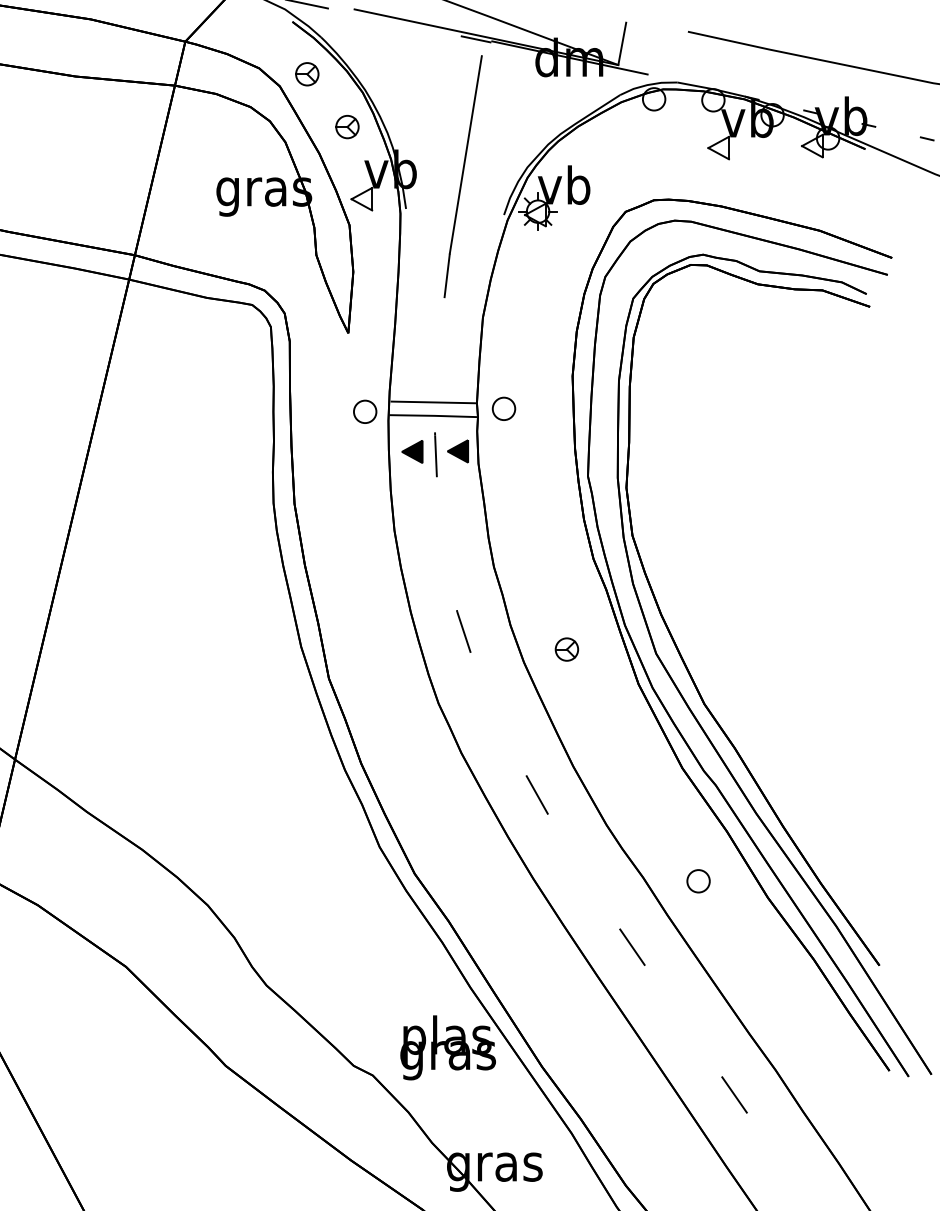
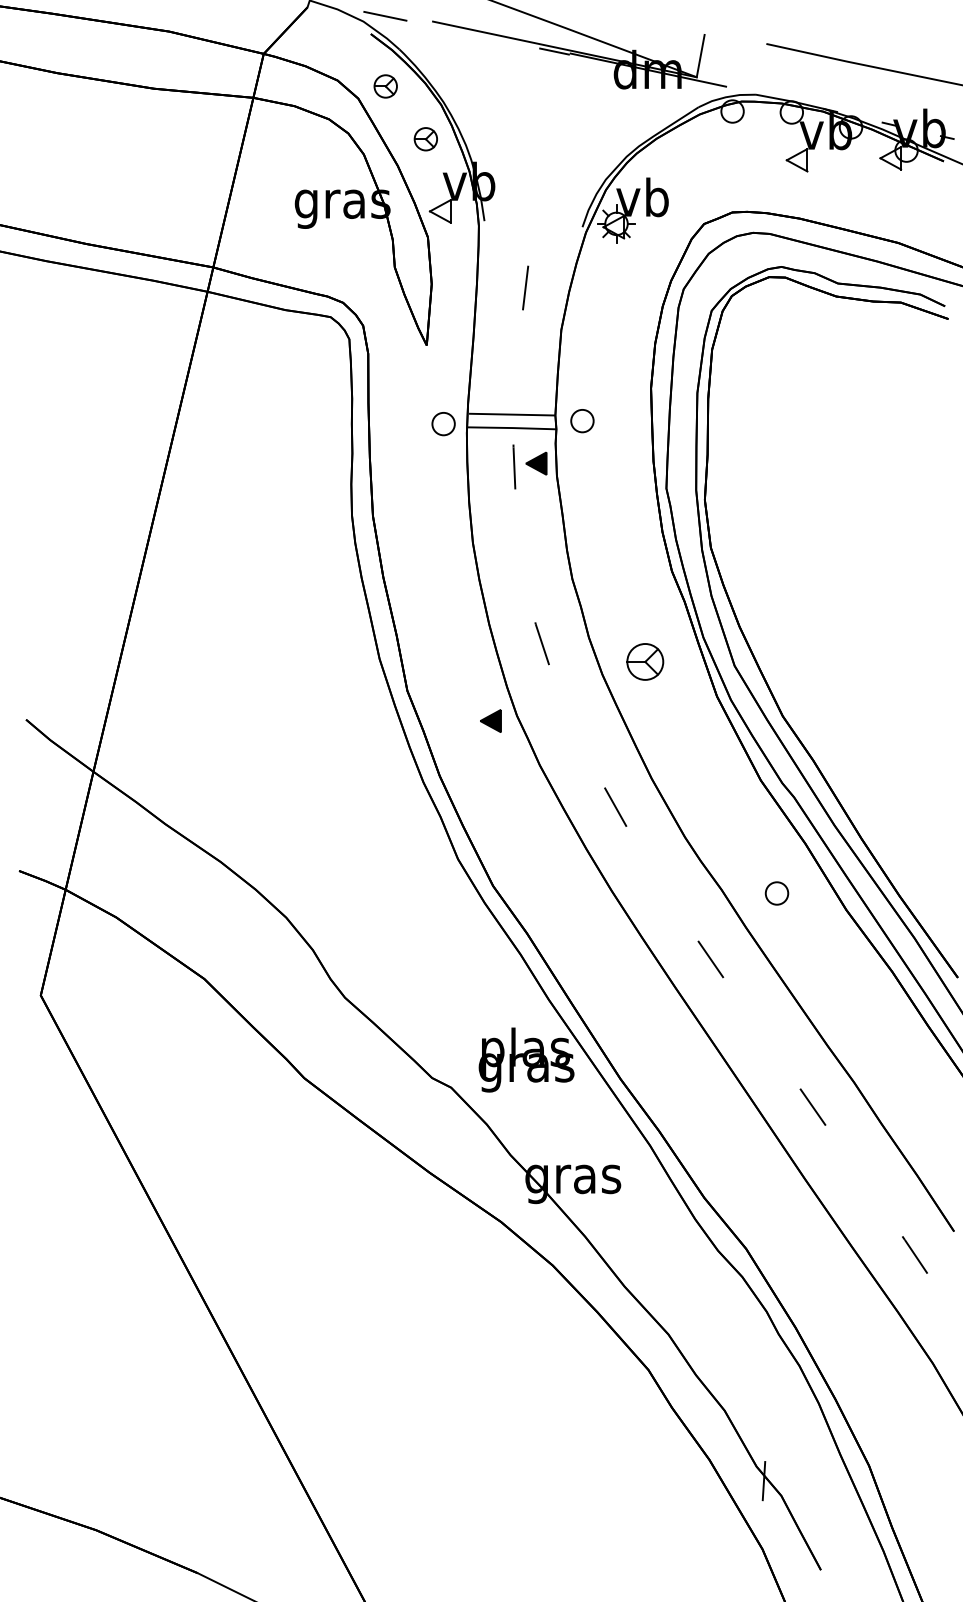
line: (466, 154) -> (544, 166), removed
part: (412, 451) -> (490, 720), moved
part: (567, 649) -> (645, 661), size x1.6

